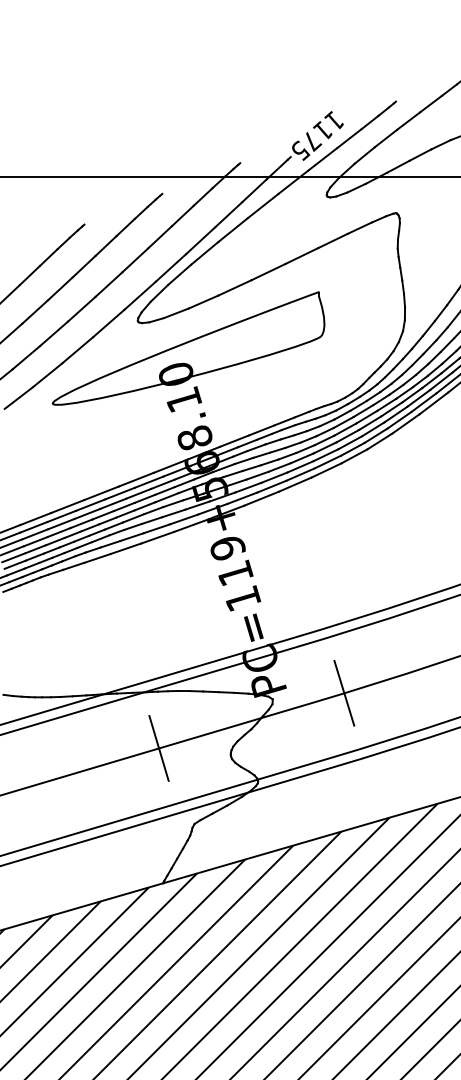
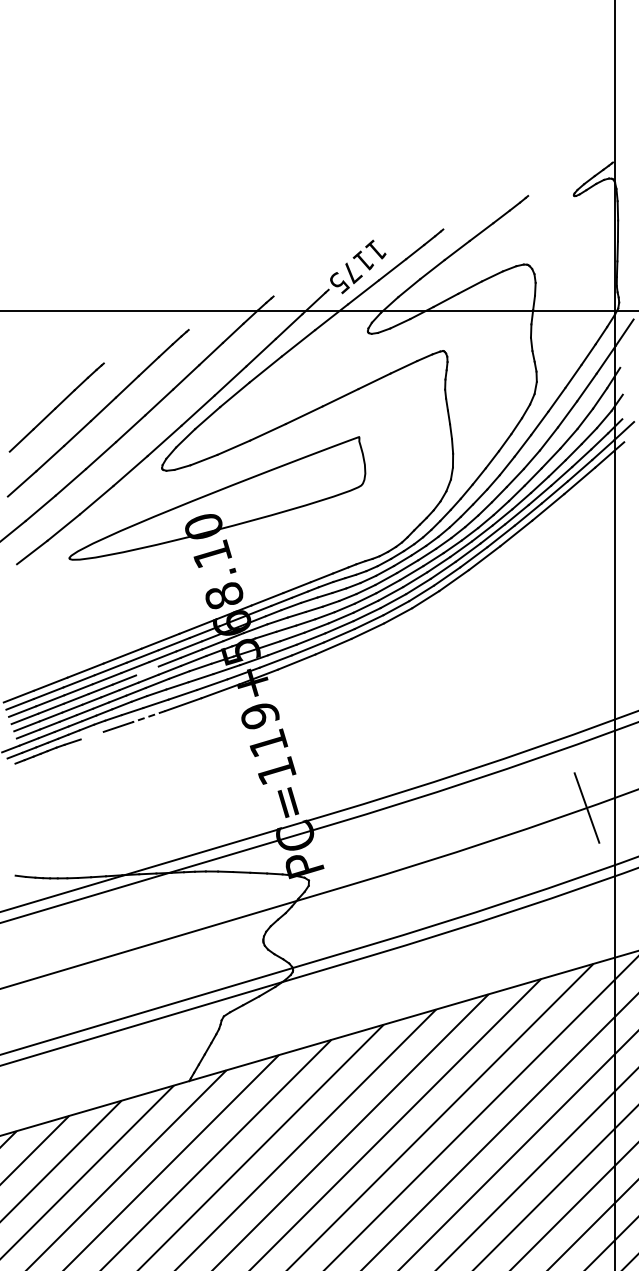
line: (124, 506) -> (147, 670), removed
line: (125, 548) -> (148, 716), solid -> dashed
line: (73, 566) -> (91, 735), removed
line: (343, 692) -> (386, 873), removed
line: (158, 747) -> (184, 933), removed

